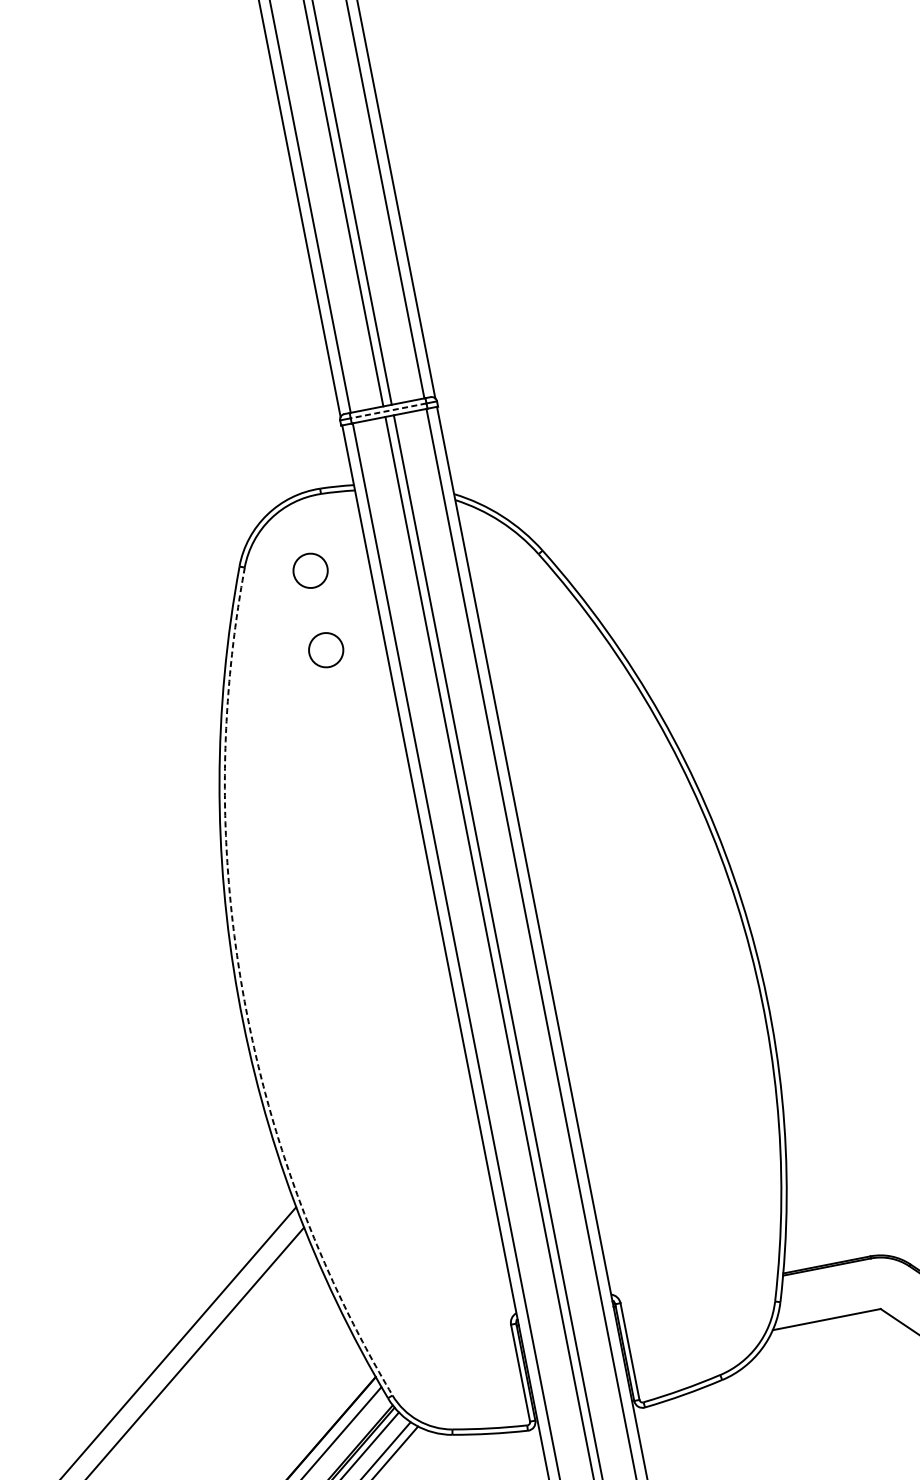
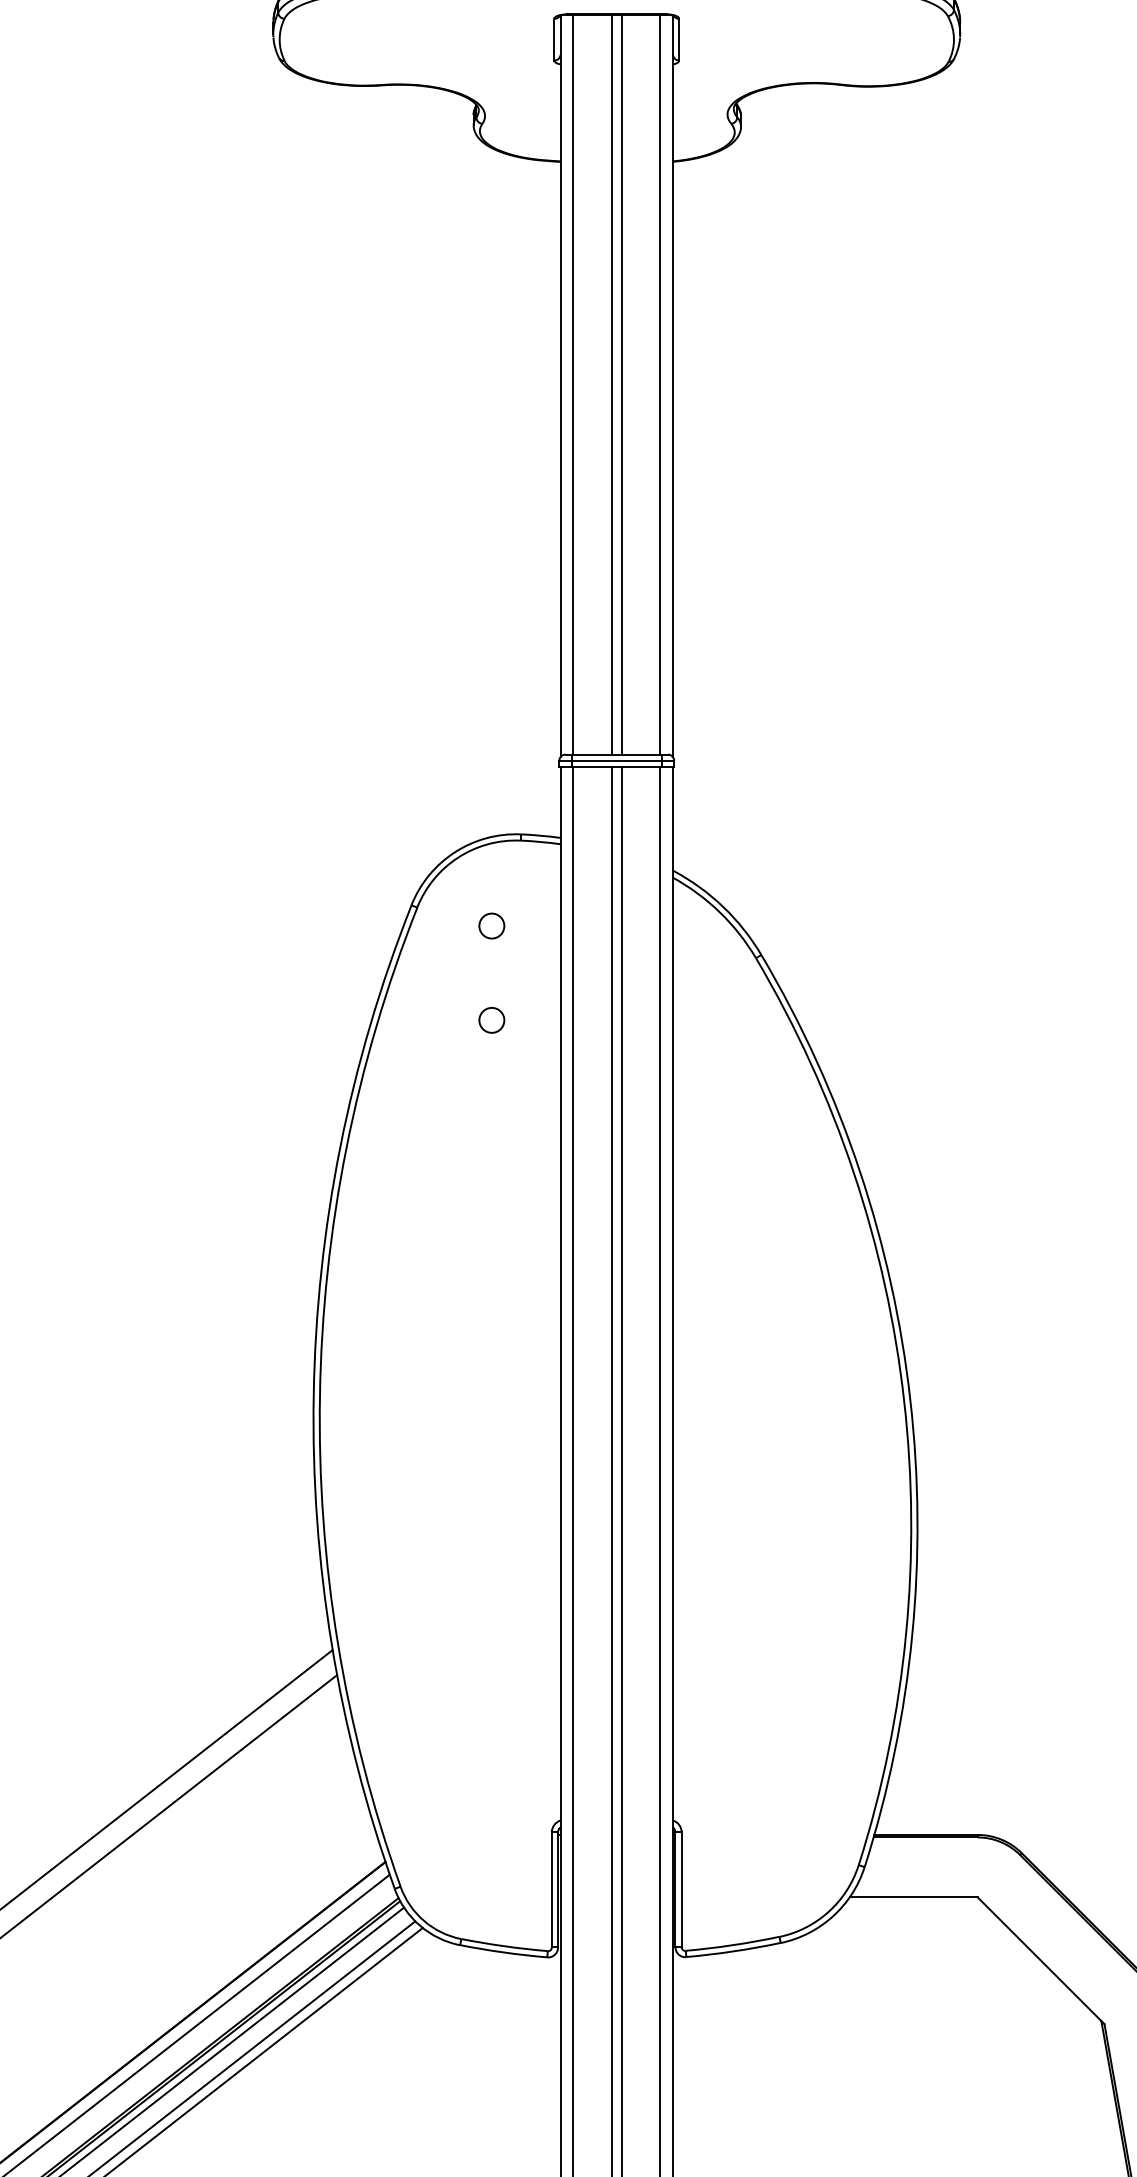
line: (388, 410) -> (616, 760), dashed -> solid
circle: (310, 570) -> (491, 925), size x0.62
circle: (325, 650) -> (491, 1020), size x0.62
arc: (243, 994) -> (319, 1395), dashed -> solid

